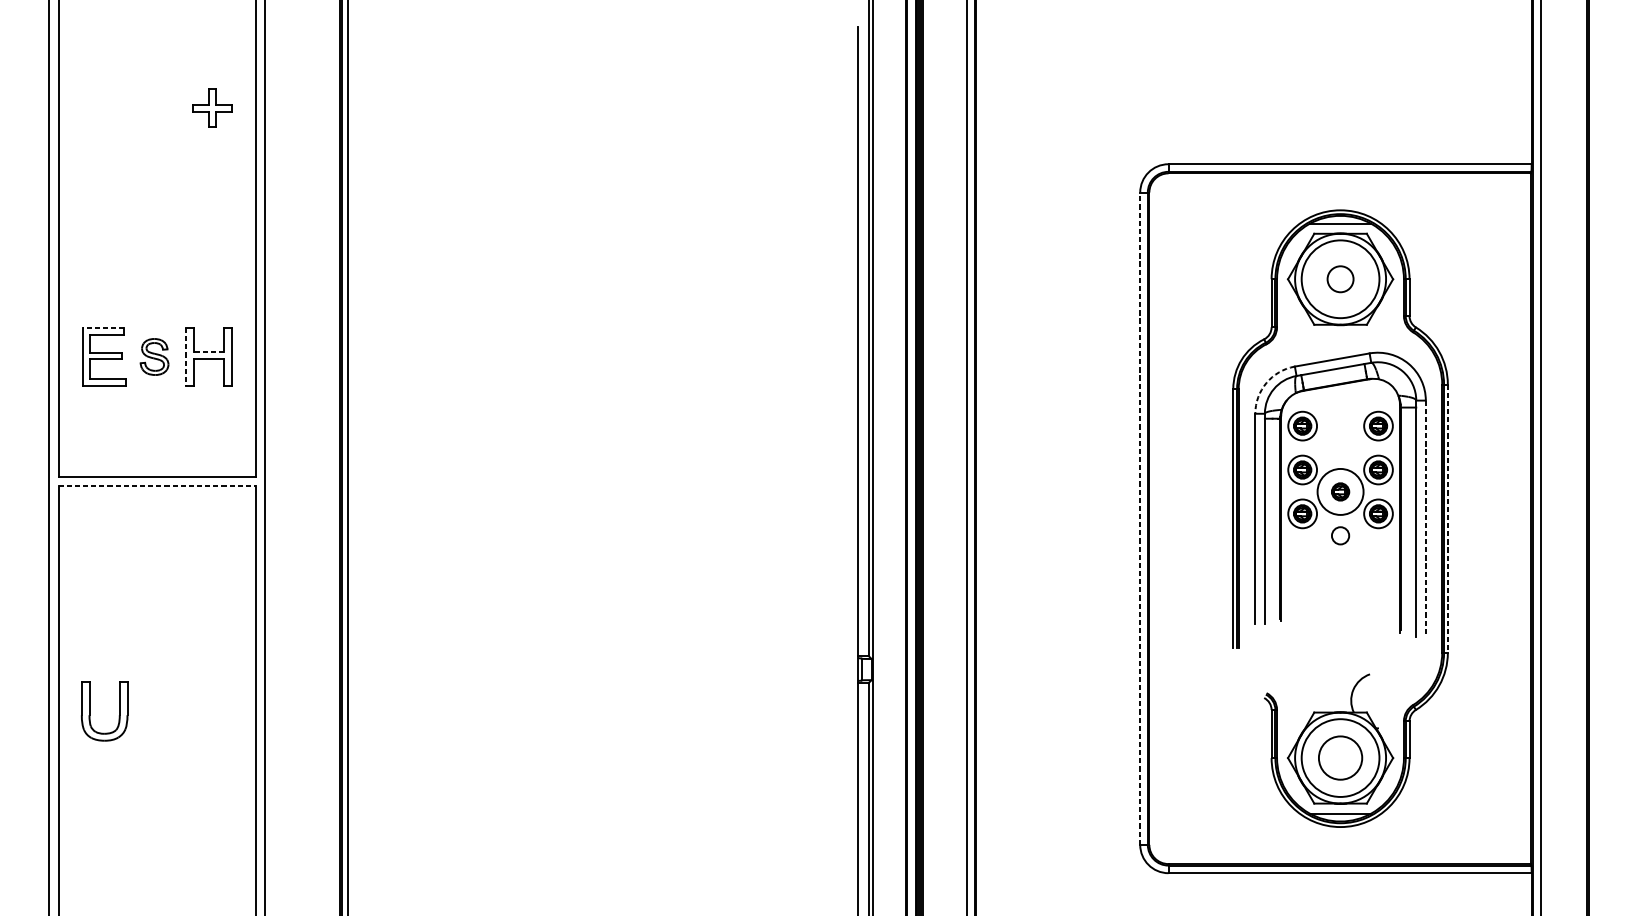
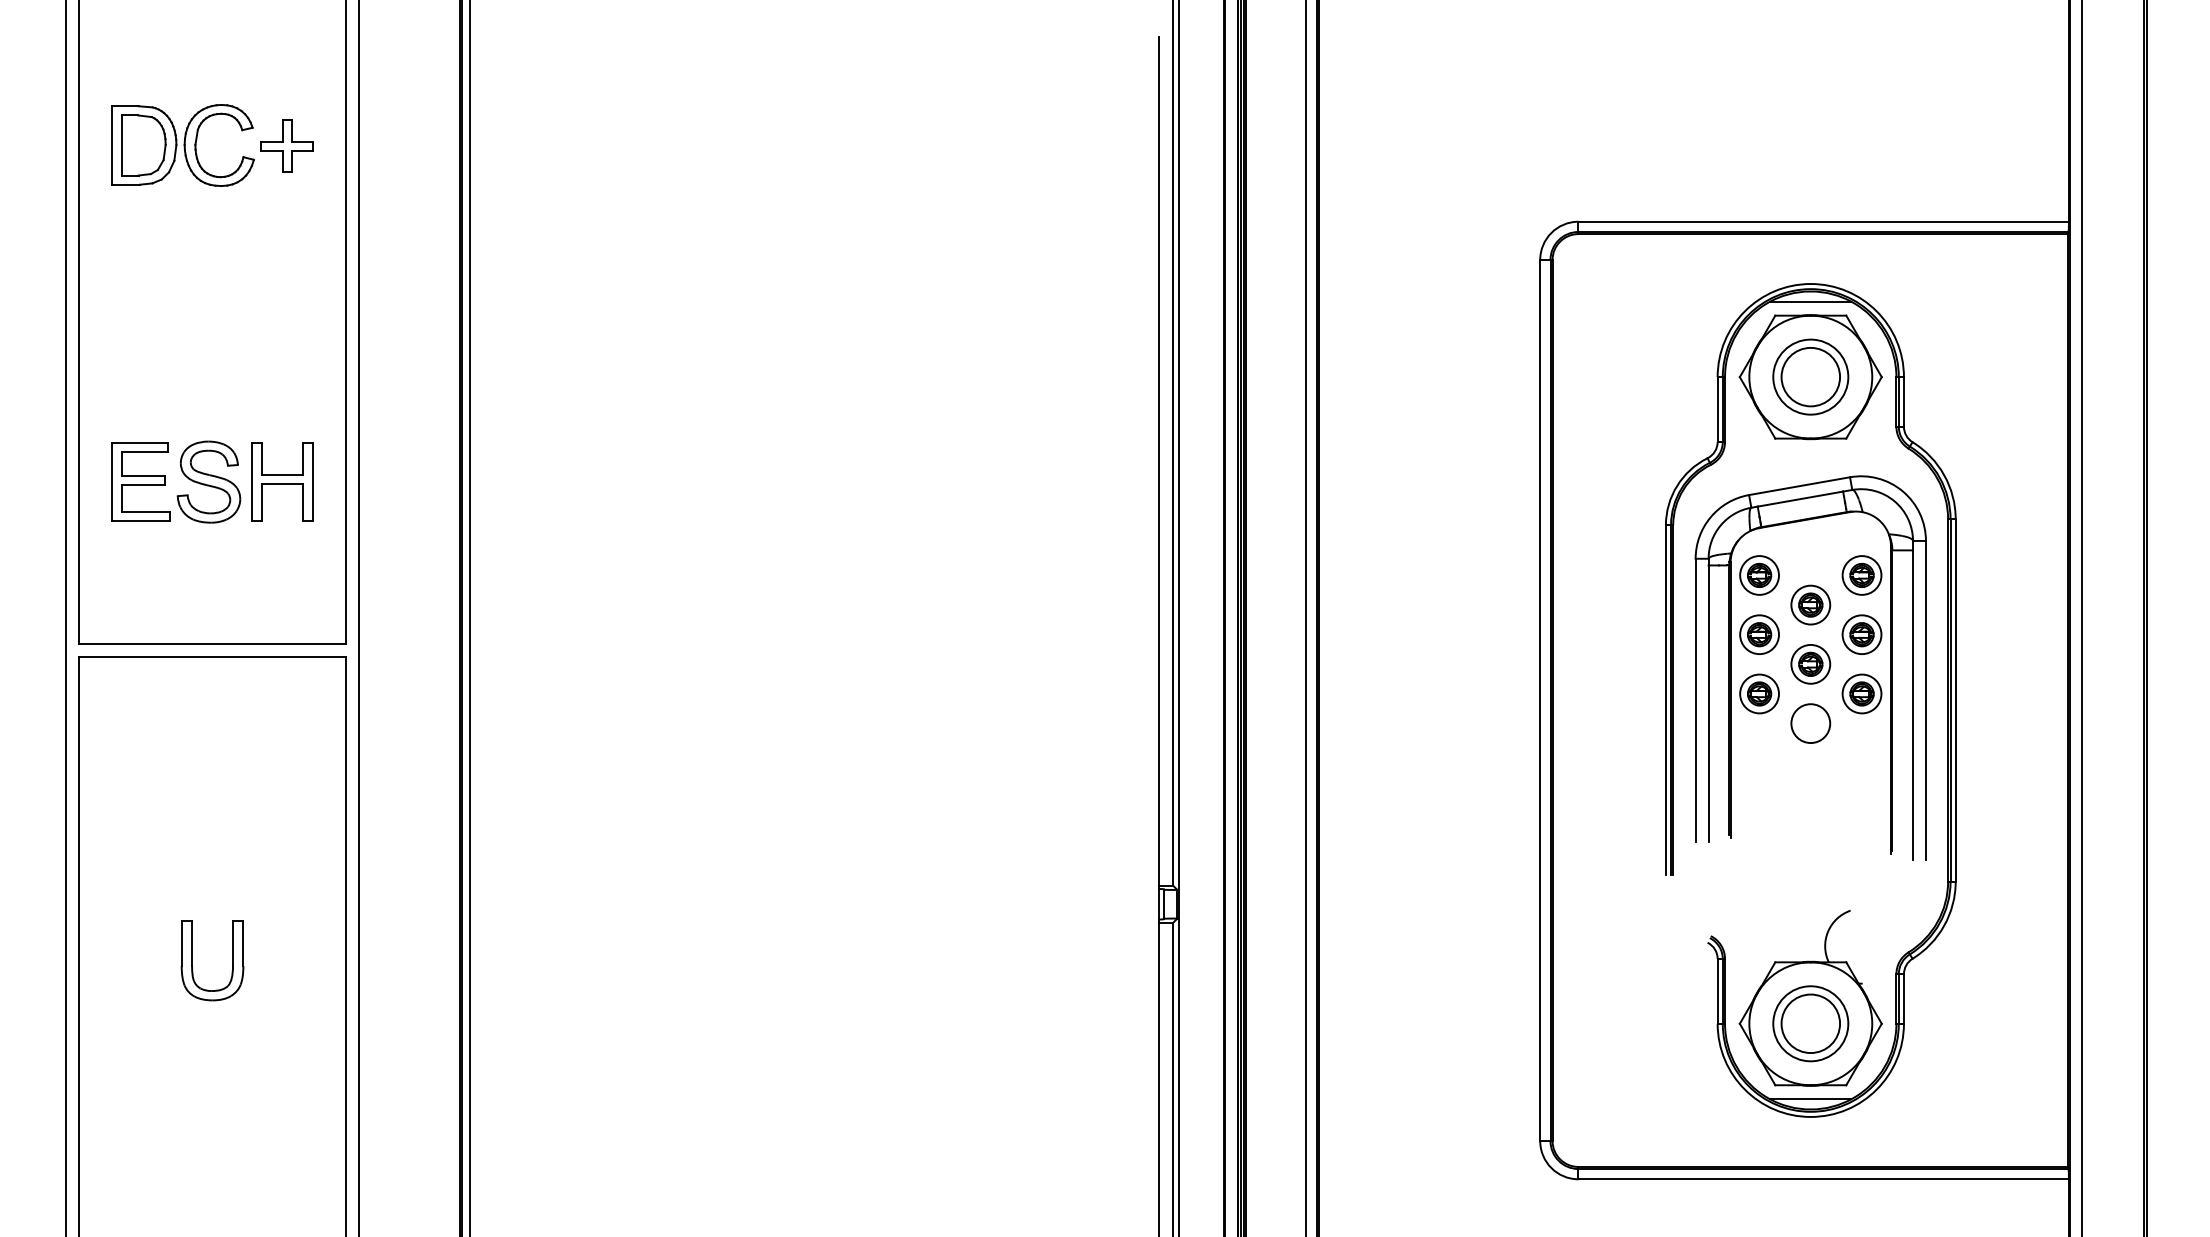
part: (134, 107) -> (182, 145), added
circle: (1340, 278) -> (1810, 376), size x0.71
circle: (1340, 278) -> (1810, 376), size x1.67
line: (103, 327) -> (139, 442), dashed -> solid
line: (209, 352) -> (282, 475), dashed -> solid
part: (154, 356) -> (208, 481), size x1.67
line: (186, 357) -> (251, 482), dashed -> solid
arc: (1266, 383) -> (1710, 517), dashed -> solid
part: (1340, 447) -> (1810, 604), added
line: (157, 486) -> (213, 656), dashed -> solid
circle: (1340, 491) -> (1810, 663), size x0.62
line: (1140, 518) -> (1540, 700), dashed -> solid
line: (1425, 518) -> (1925, 700), dashed -> solid
line: (1447, 518) -> (1955, 700), dashed -> solid
circle: (1340, 535) -> (1810, 723), size x1.67
part: (89, 711) -> (192, 960), moved
circle: (1340, 757) -> (1810, 1023), size x0.71

